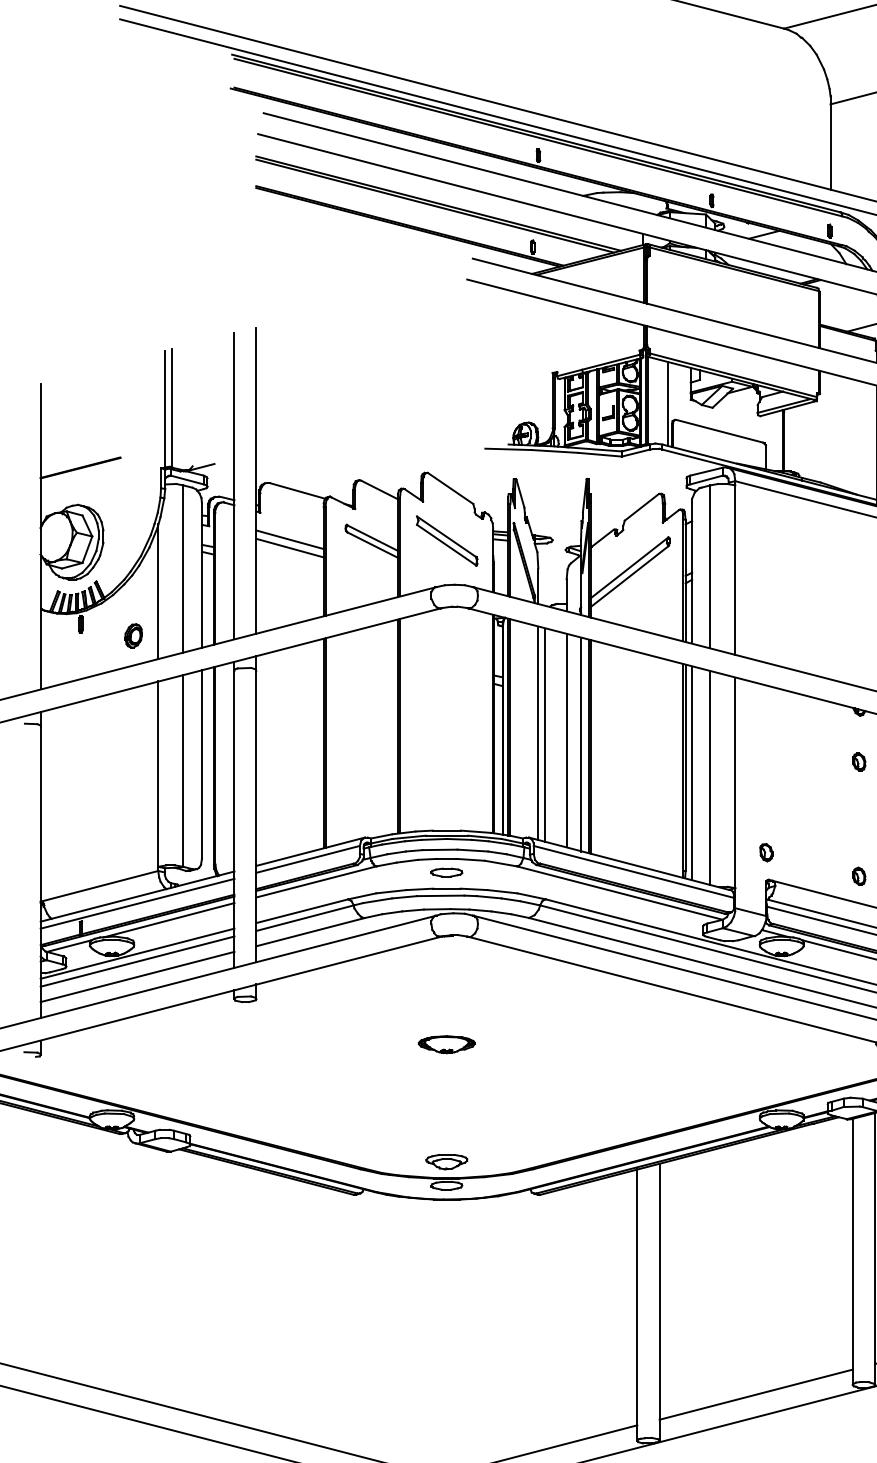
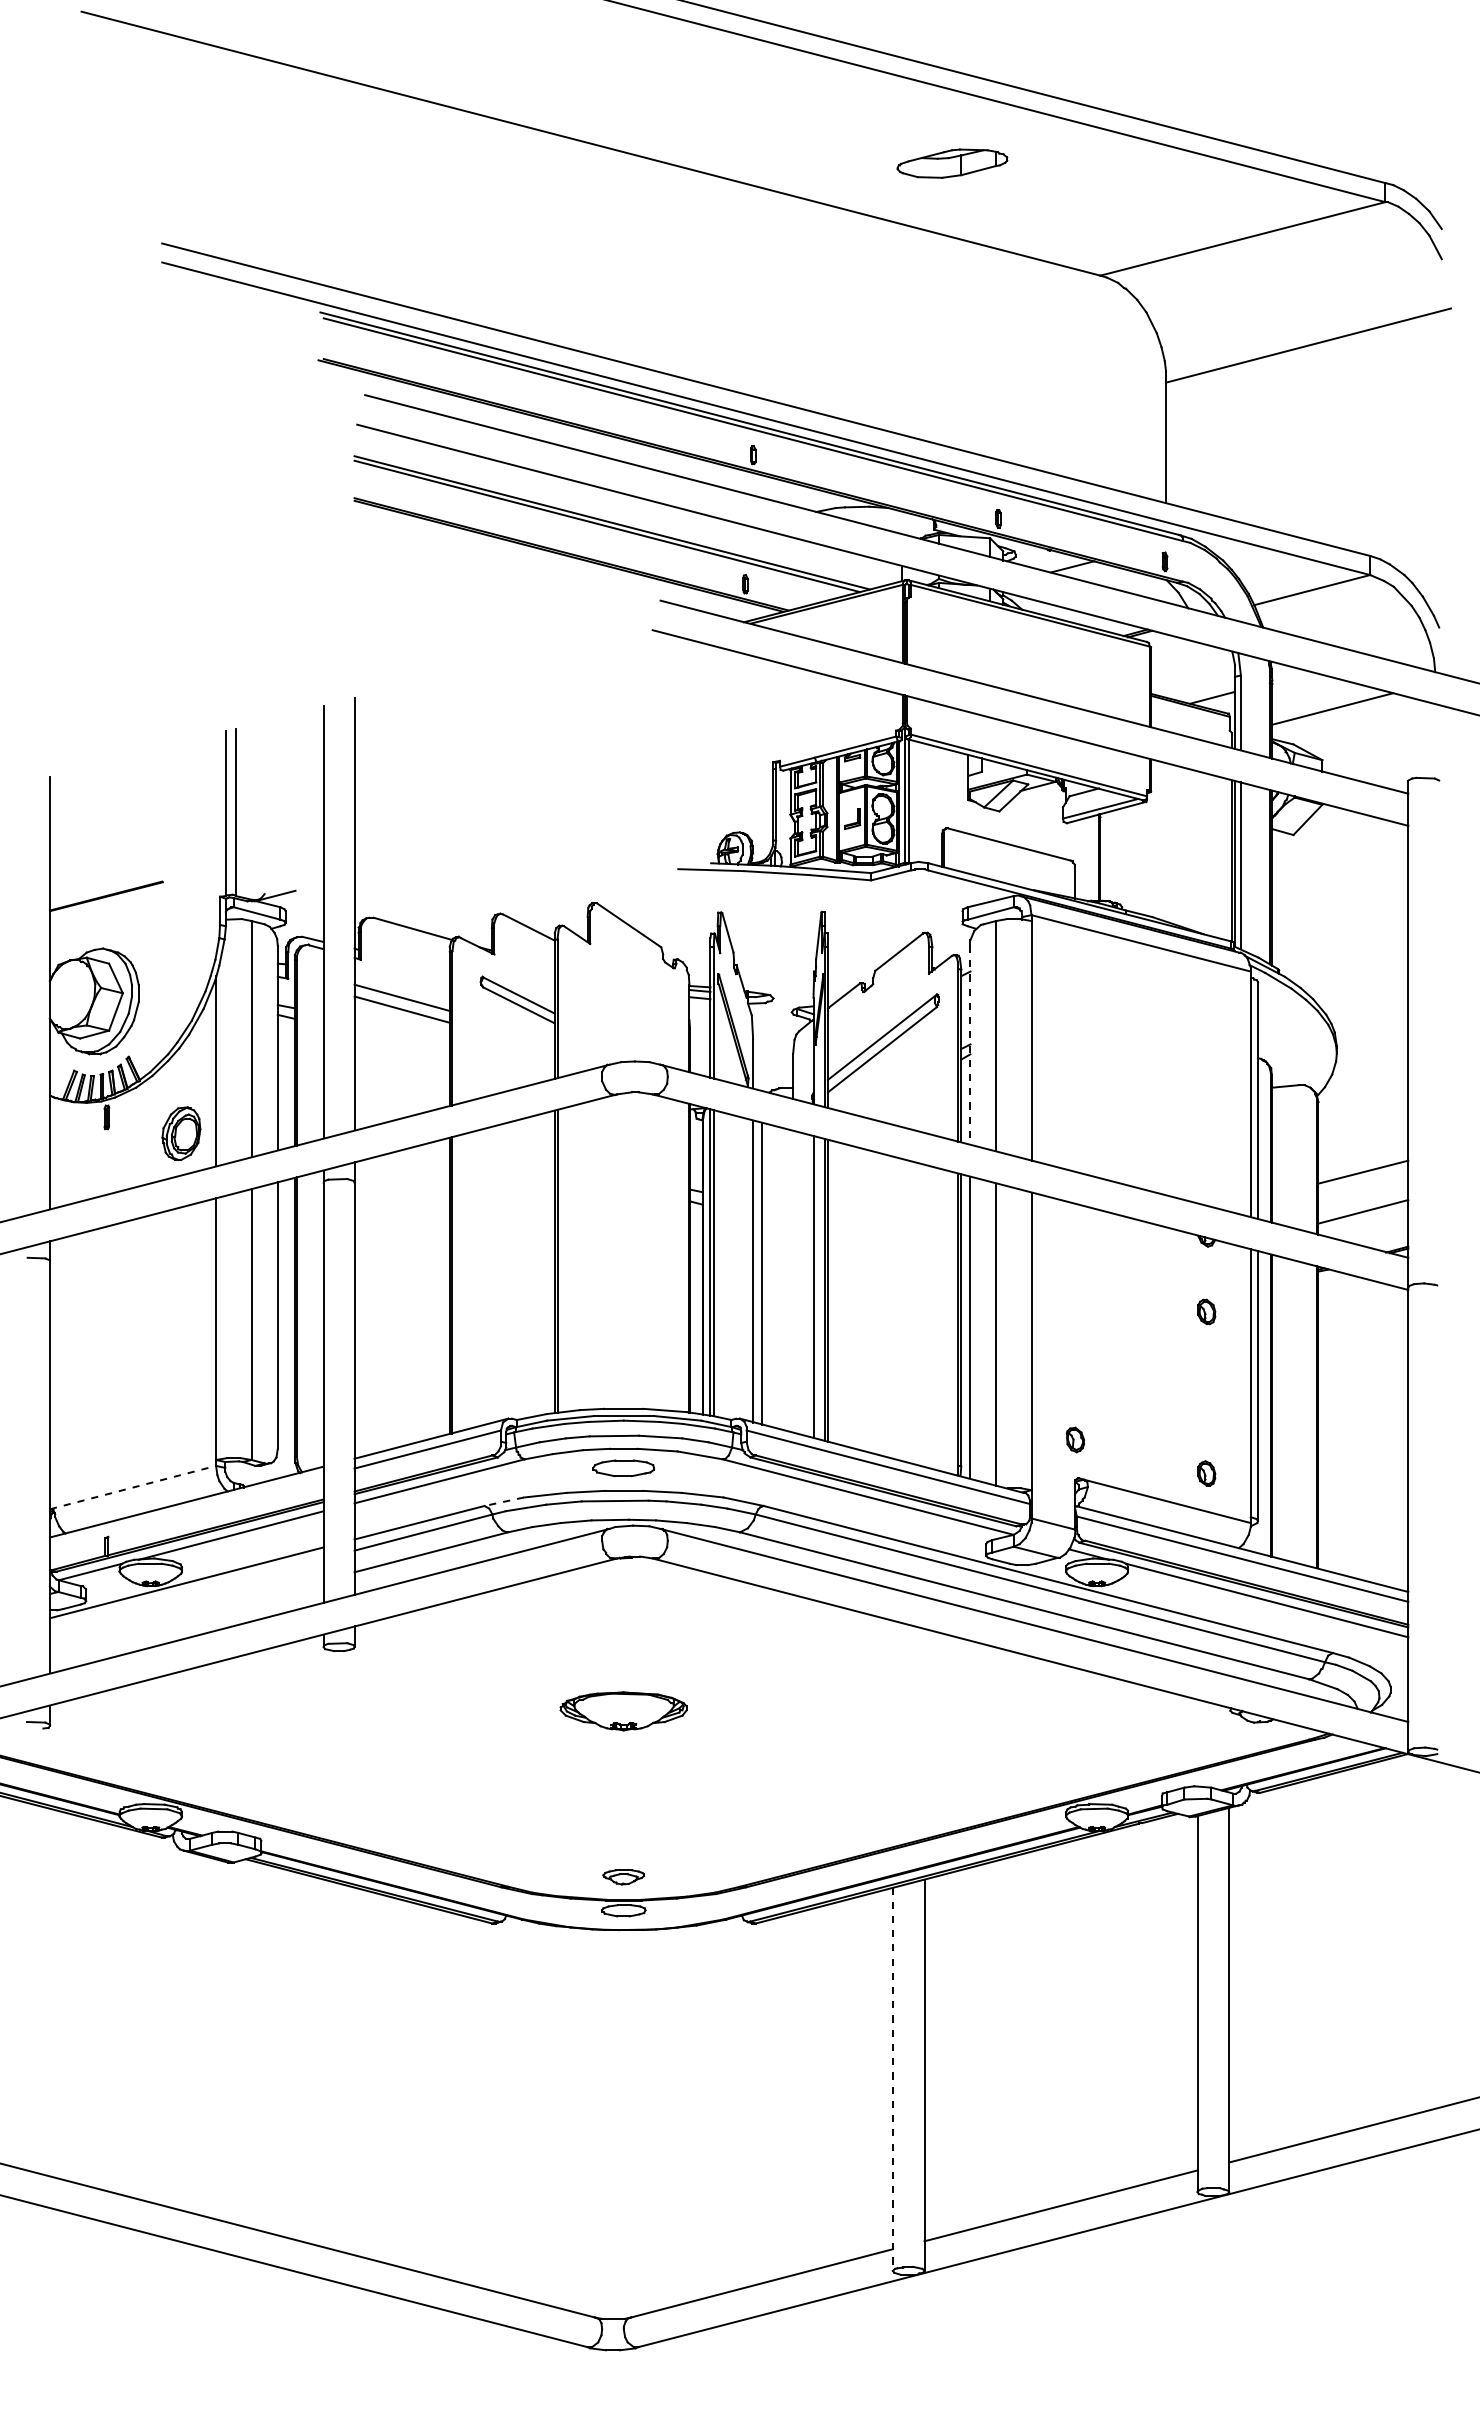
line: (668, 403) -> (936, 805), removed
part: (447, 540) -> (624, 999), removed
line: (692, 573) -> (970, 1045), solid -> dashed
part: (133, 635) -> (180, 1133), size x1.6
line: (566, 740) -> (793, 1281), removed
part: (446, 872) -> (623, 1467), size x1.4
line: (99, 886) -> (133, 1487), solid -> dashed
line: (361, 896) -> (503, 1501), solid -> dashed
line: (137, 903) -> (186, 1512), removed
line: (137, 961) -> (186, 1593), removed
line: (137, 976) -> (186, 1615), removed
part: (446, 1044) -> (623, 1711), size x1.6
part: (446, 1162) -> (623, 1877), size x0.7
line: (636, 1305) -> (892, 2079), solid -> dashed

